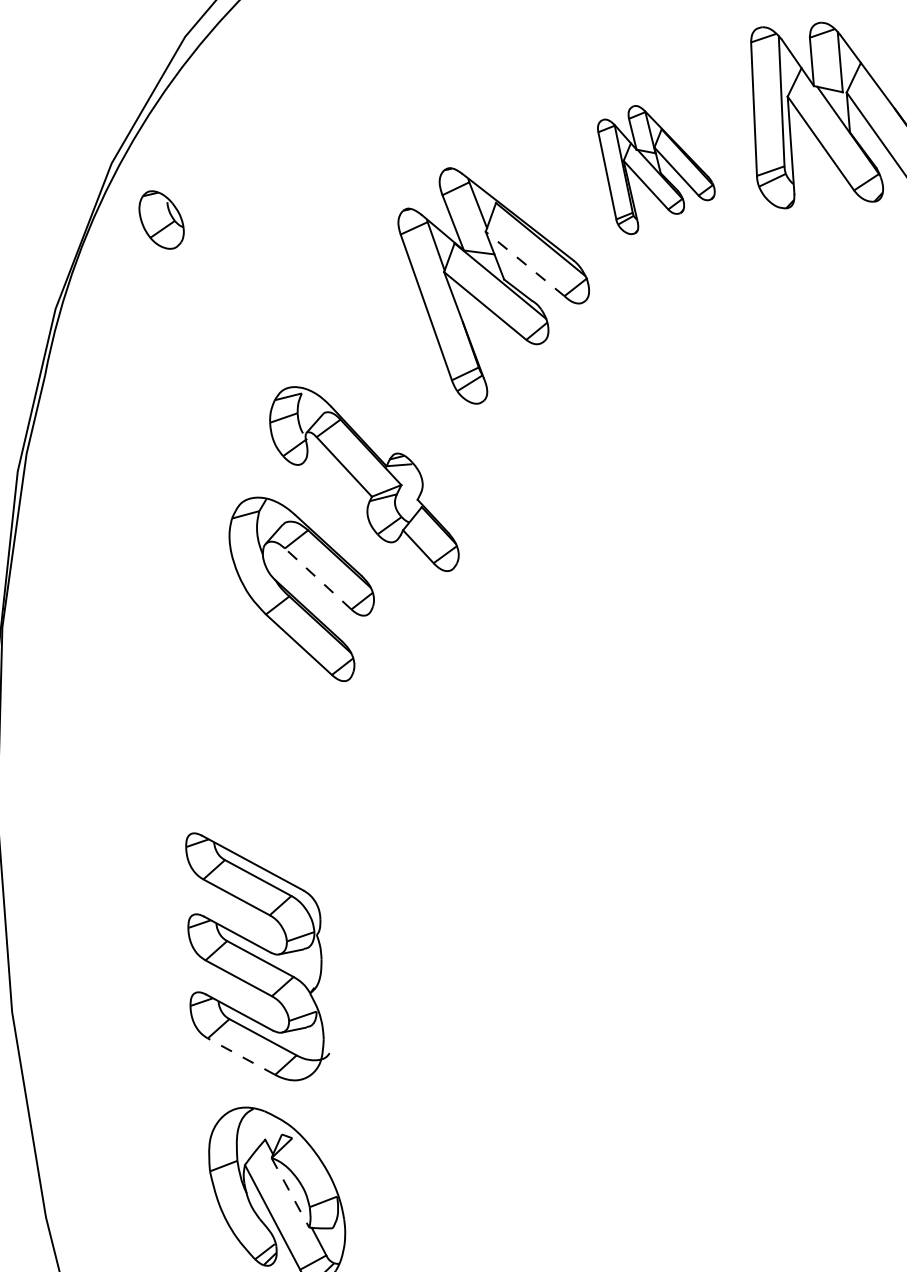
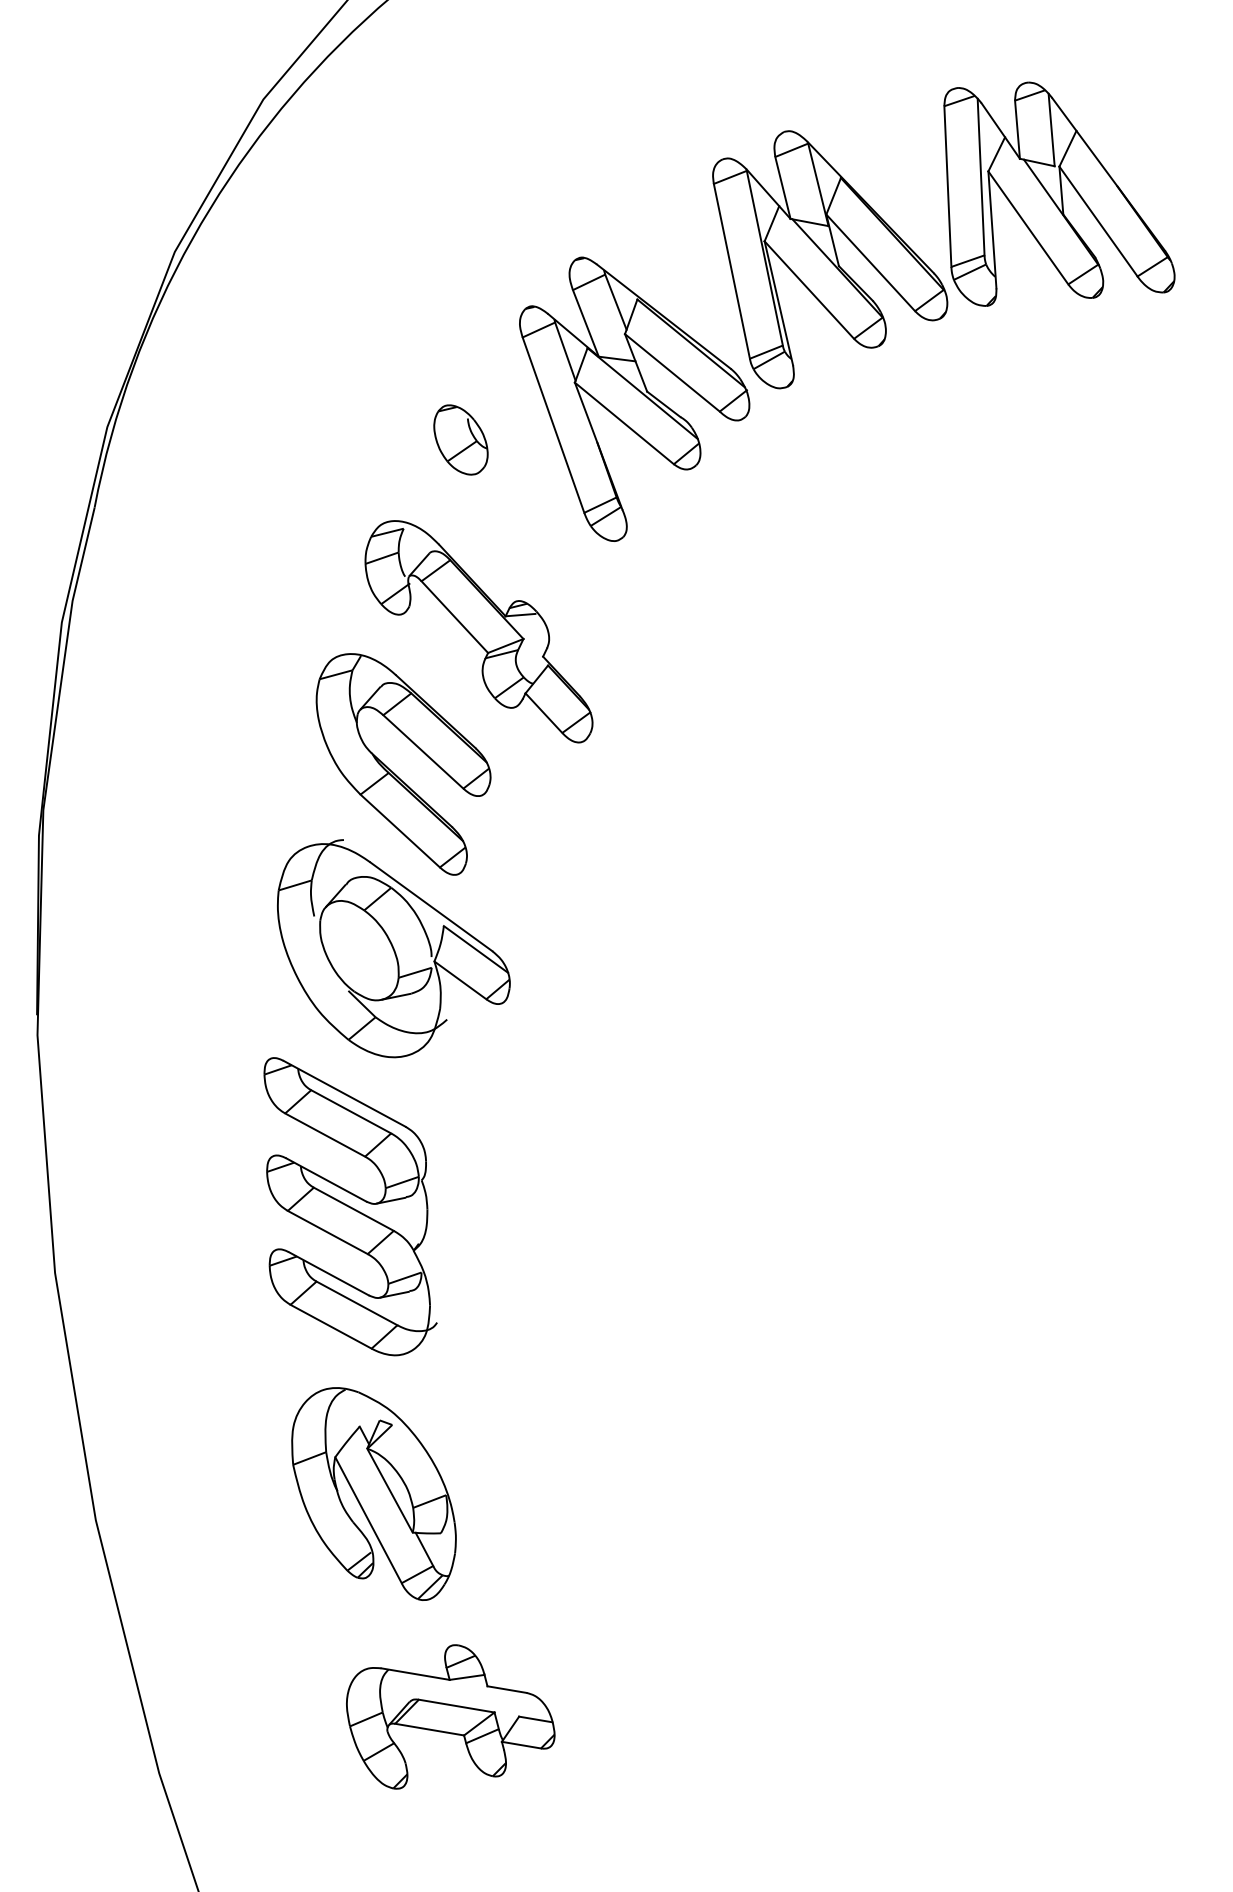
part: (656, 169) -> (830, 259), size x1.67
part: (161, 219) -> (460, 439), moved
line: (525, 263) -> (672, 372), dashed -> solid
line: (318, 578) -> (423, 751), dashed -> solid
part: (293, 742) -> (393, 948), added
line: (241, 1056) -> (330, 1326), dashed -> solid
line: (290, 1192) -> (389, 1490), dashed -> solid

